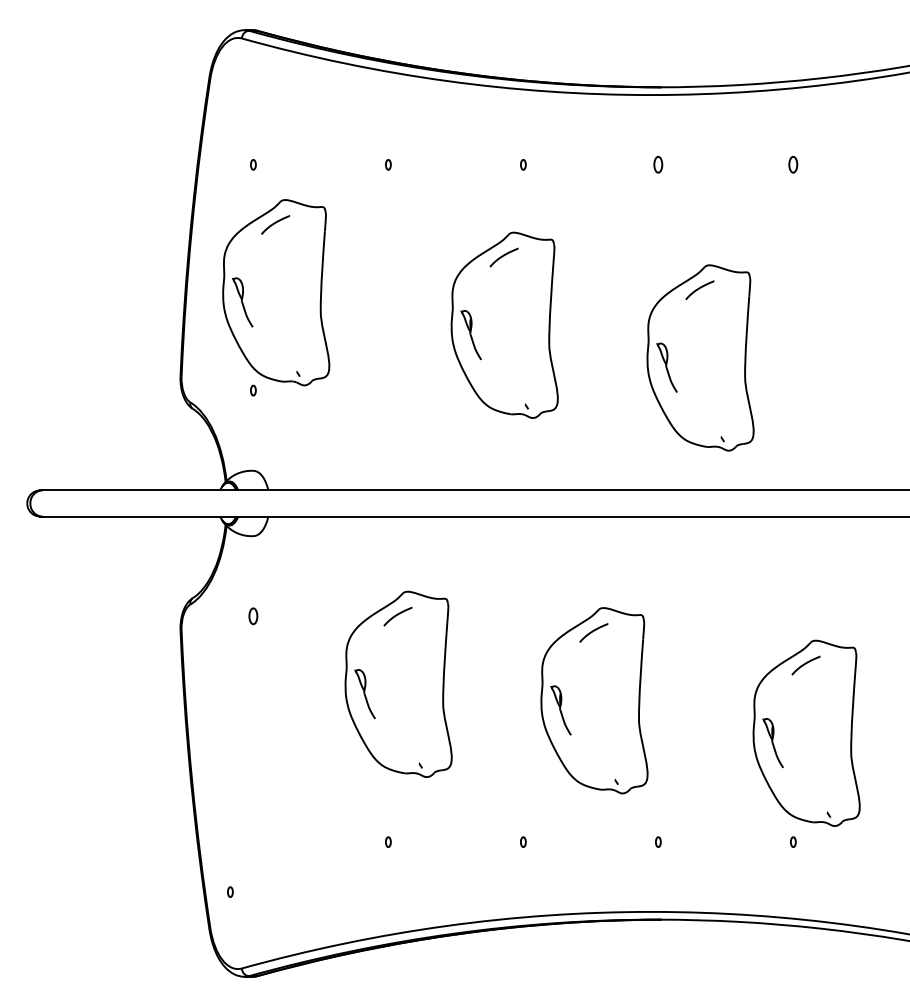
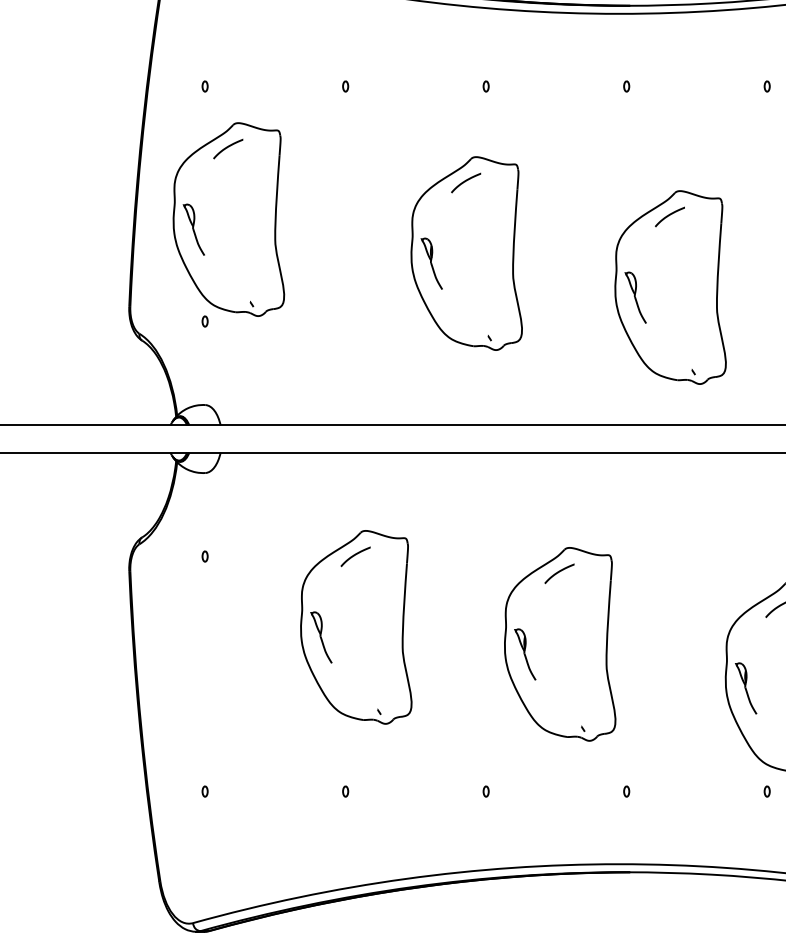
part: (658, 164) -> (626, 86), size x0.62
part: (793, 164) -> (767, 86), size x0.62
part: (253, 616) -> (205, 556), size x0.62
part: (230, 891) -> (205, 790), moved

